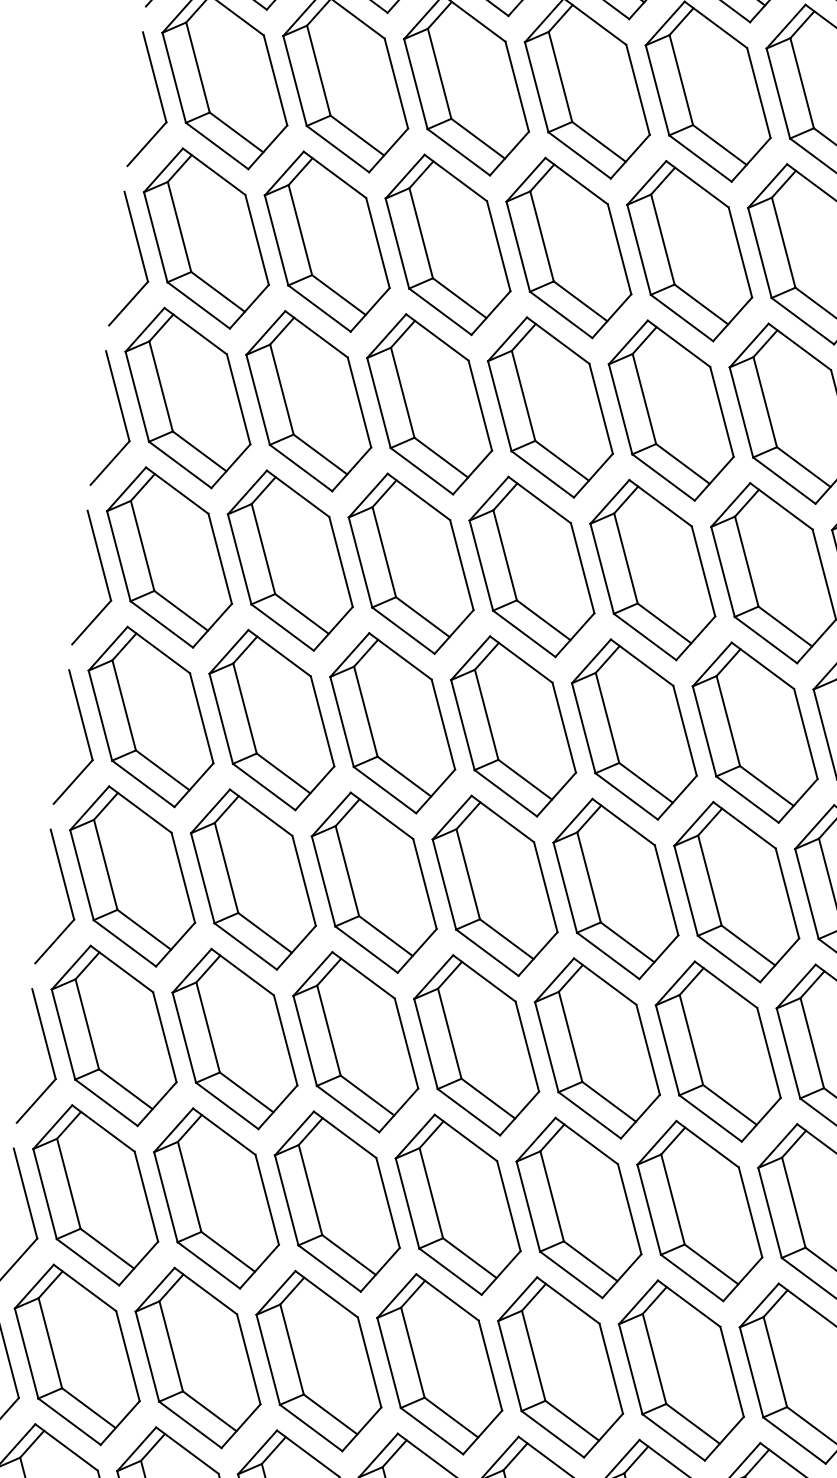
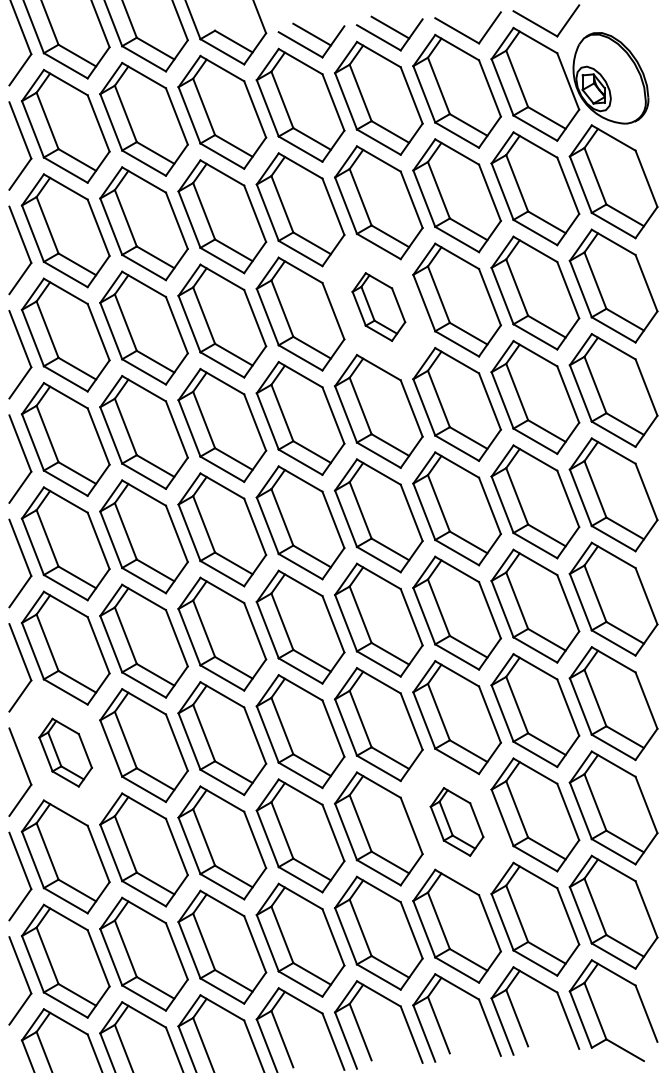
part: (670, 409) -> (378, 306), size x0.6
part: (113, 1035) -> (65, 752), size x0.6
part: (698, 1210) -> (456, 821), size x0.6

